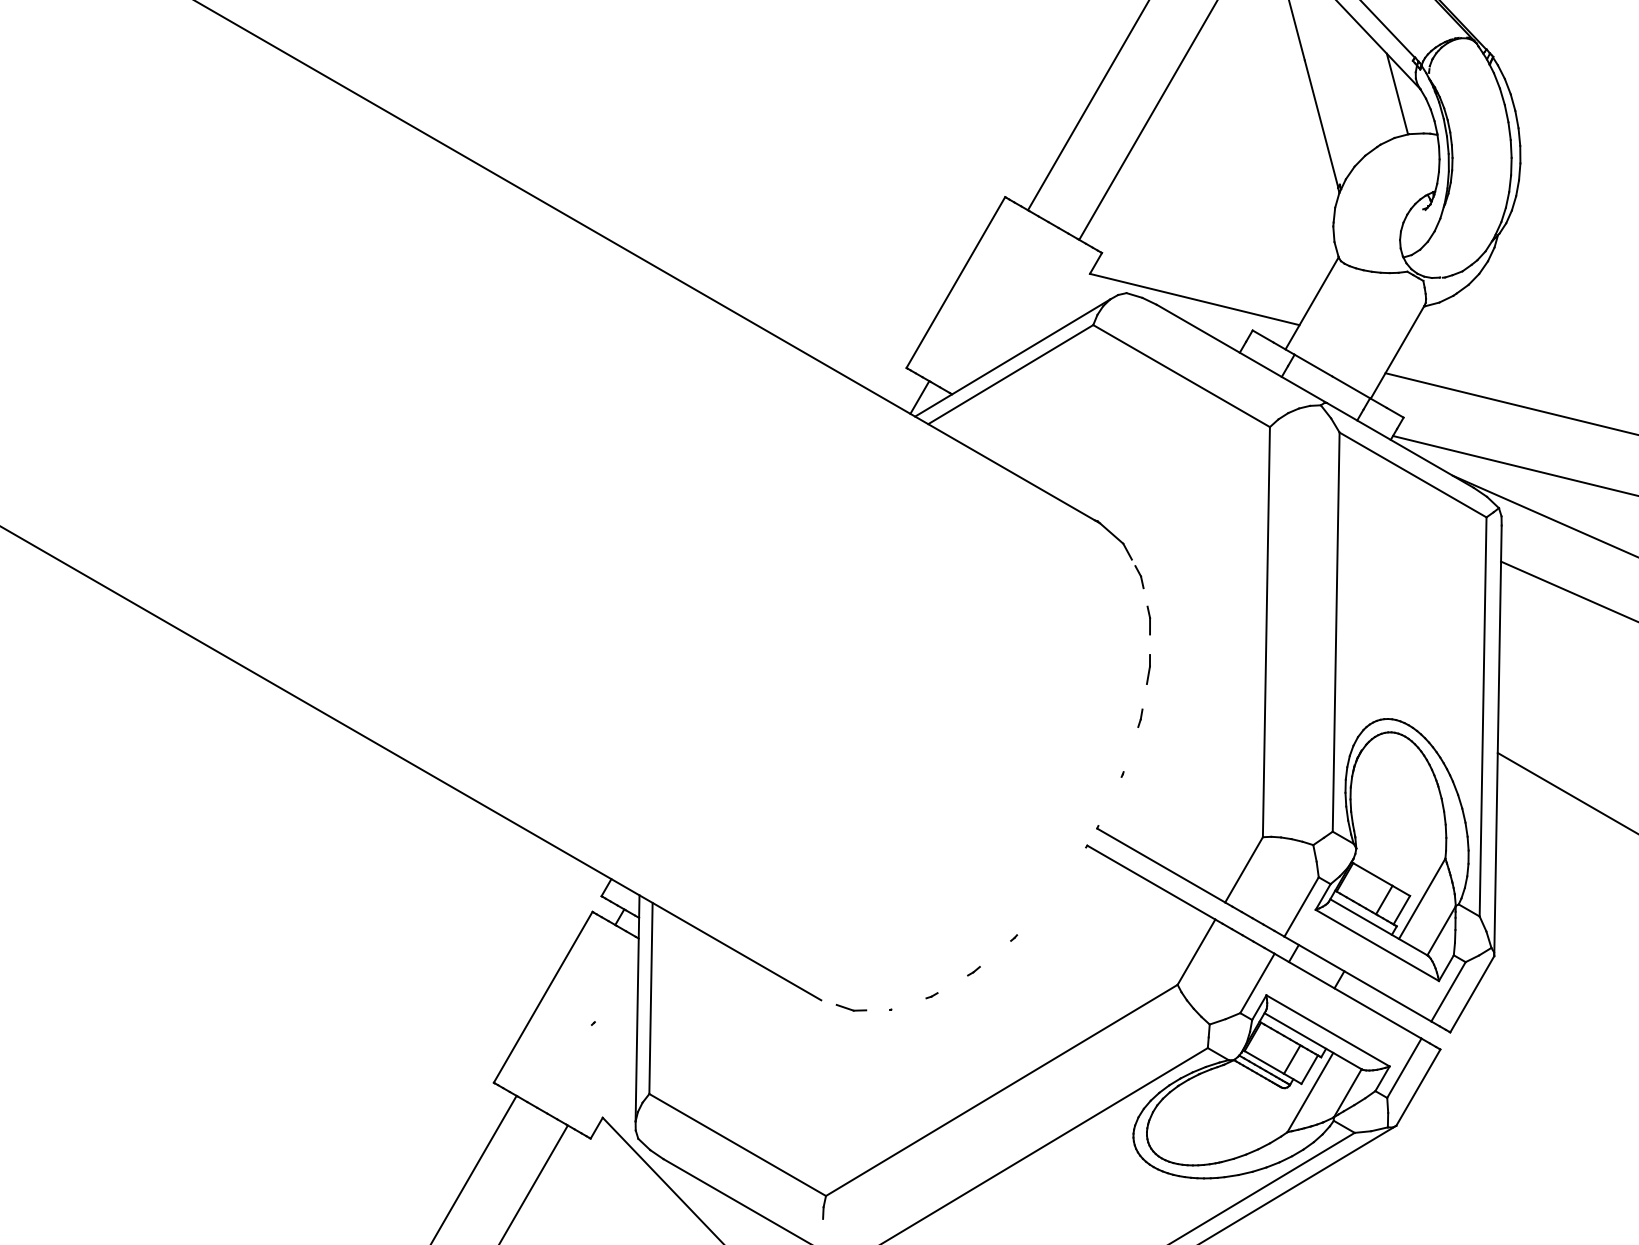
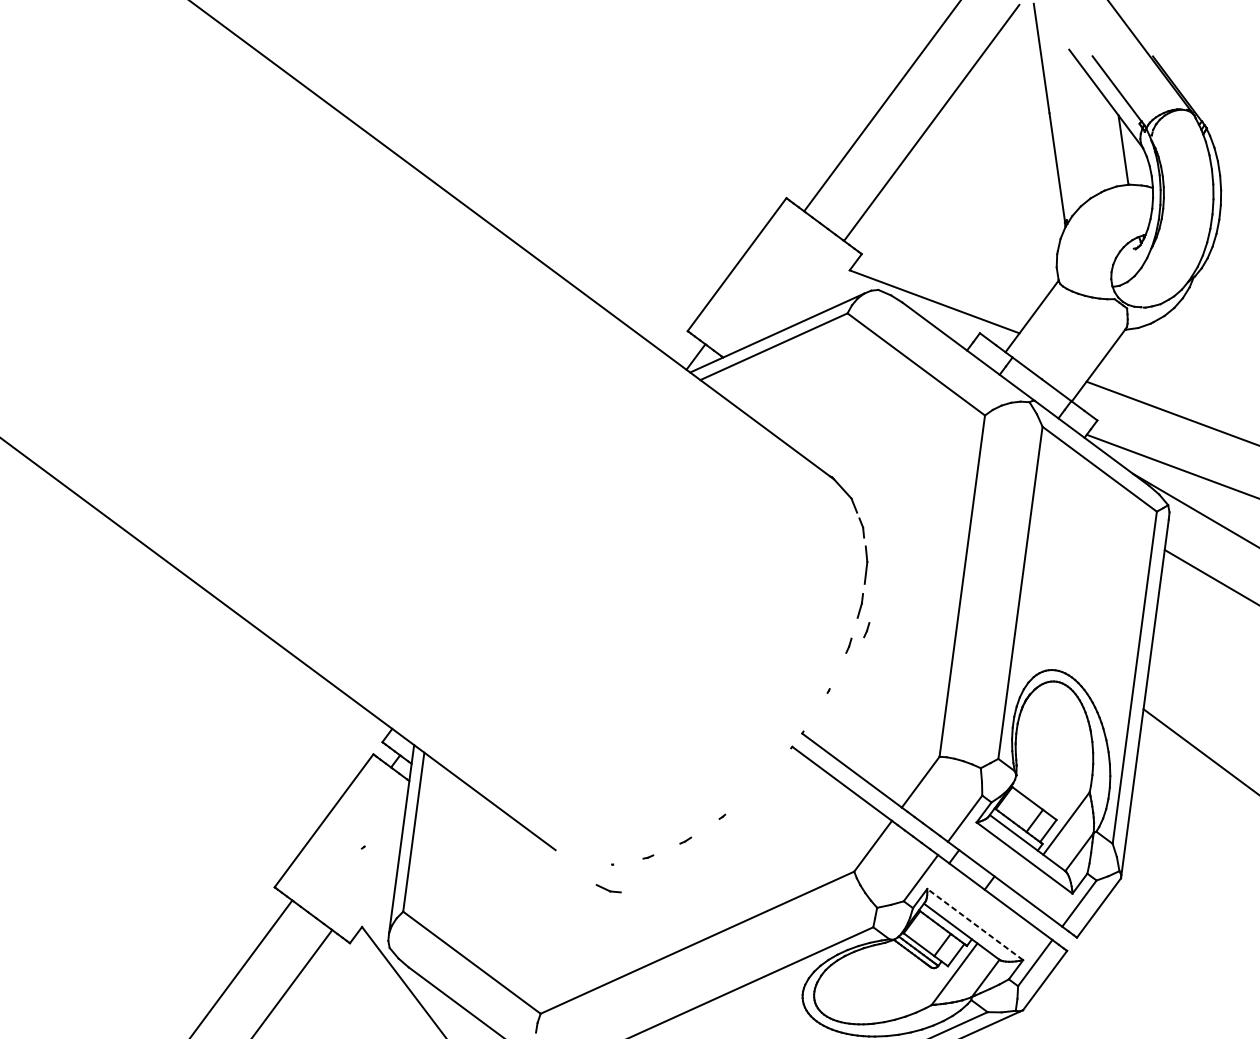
part: (1148, 620) -> (865, 565), size x1.6
line: (1159, 696) -> (866, 629), added
part: (851, 1007) -> (608, 888), moved
line: (1327, 1030) -> (974, 924), solid -> dashed

